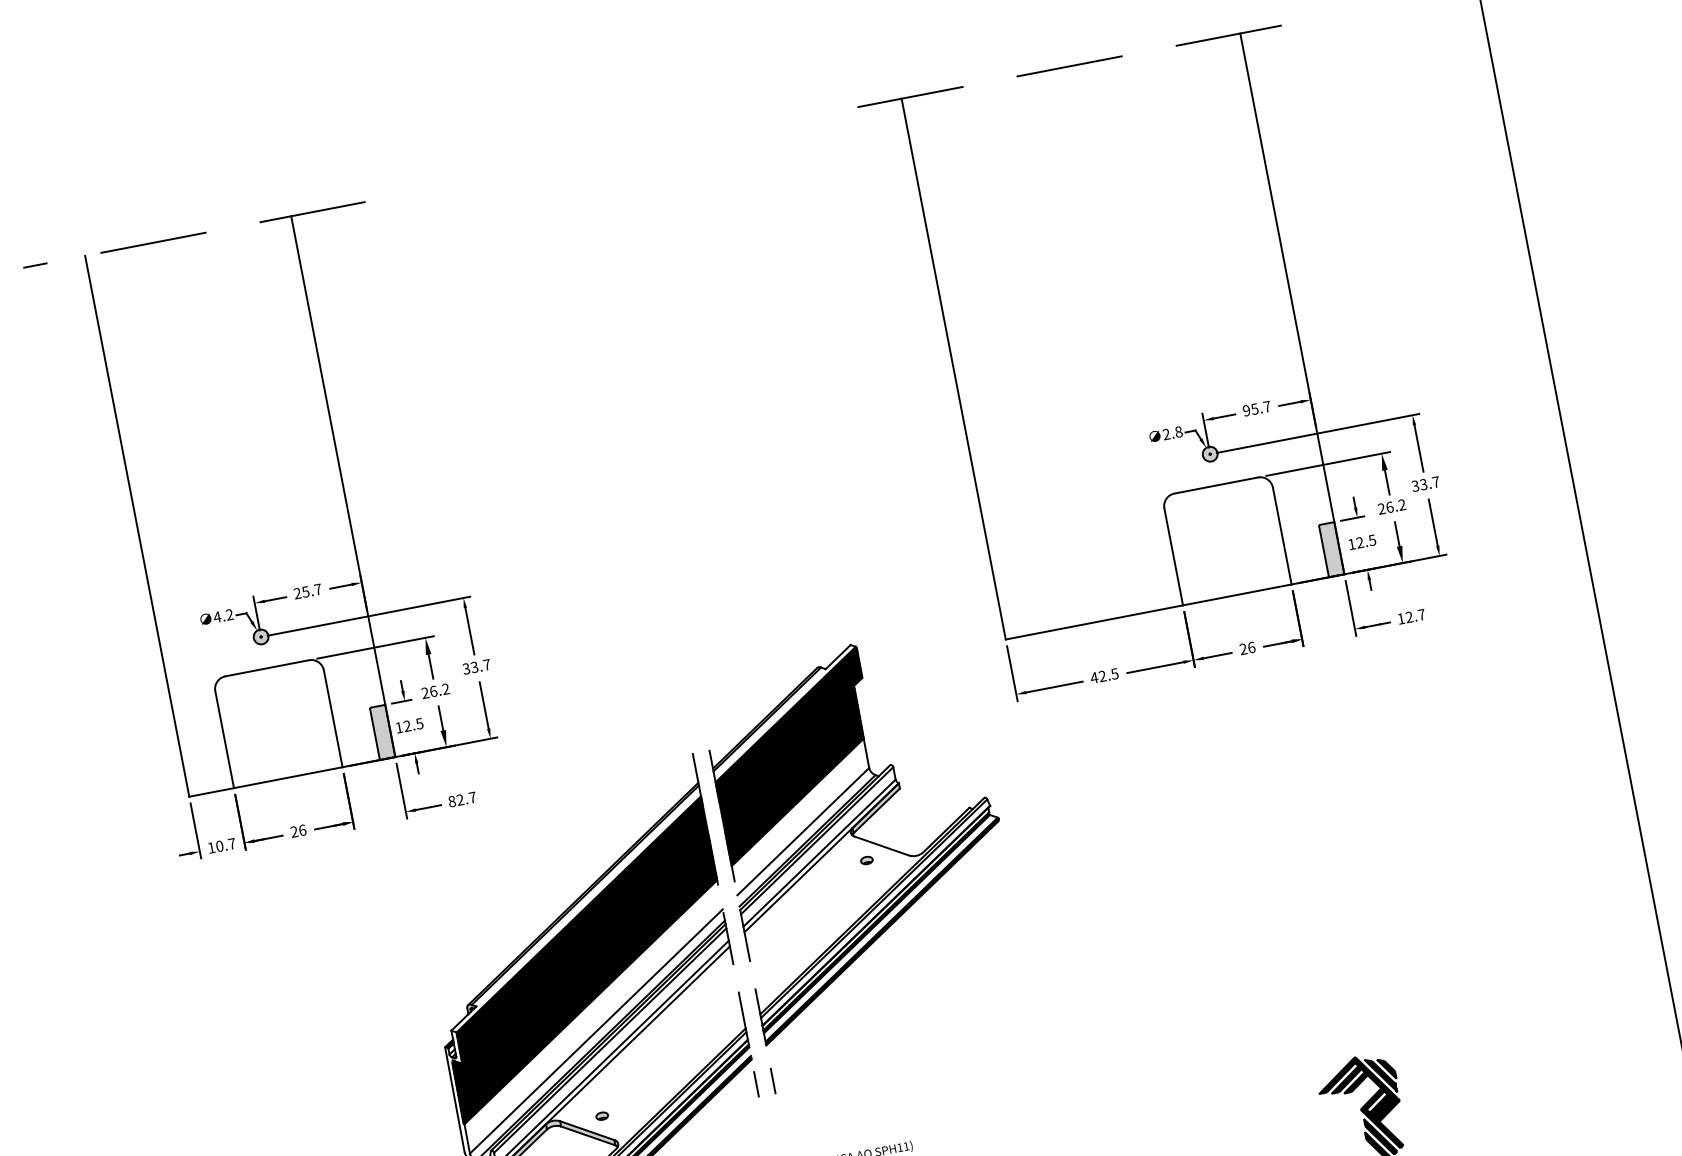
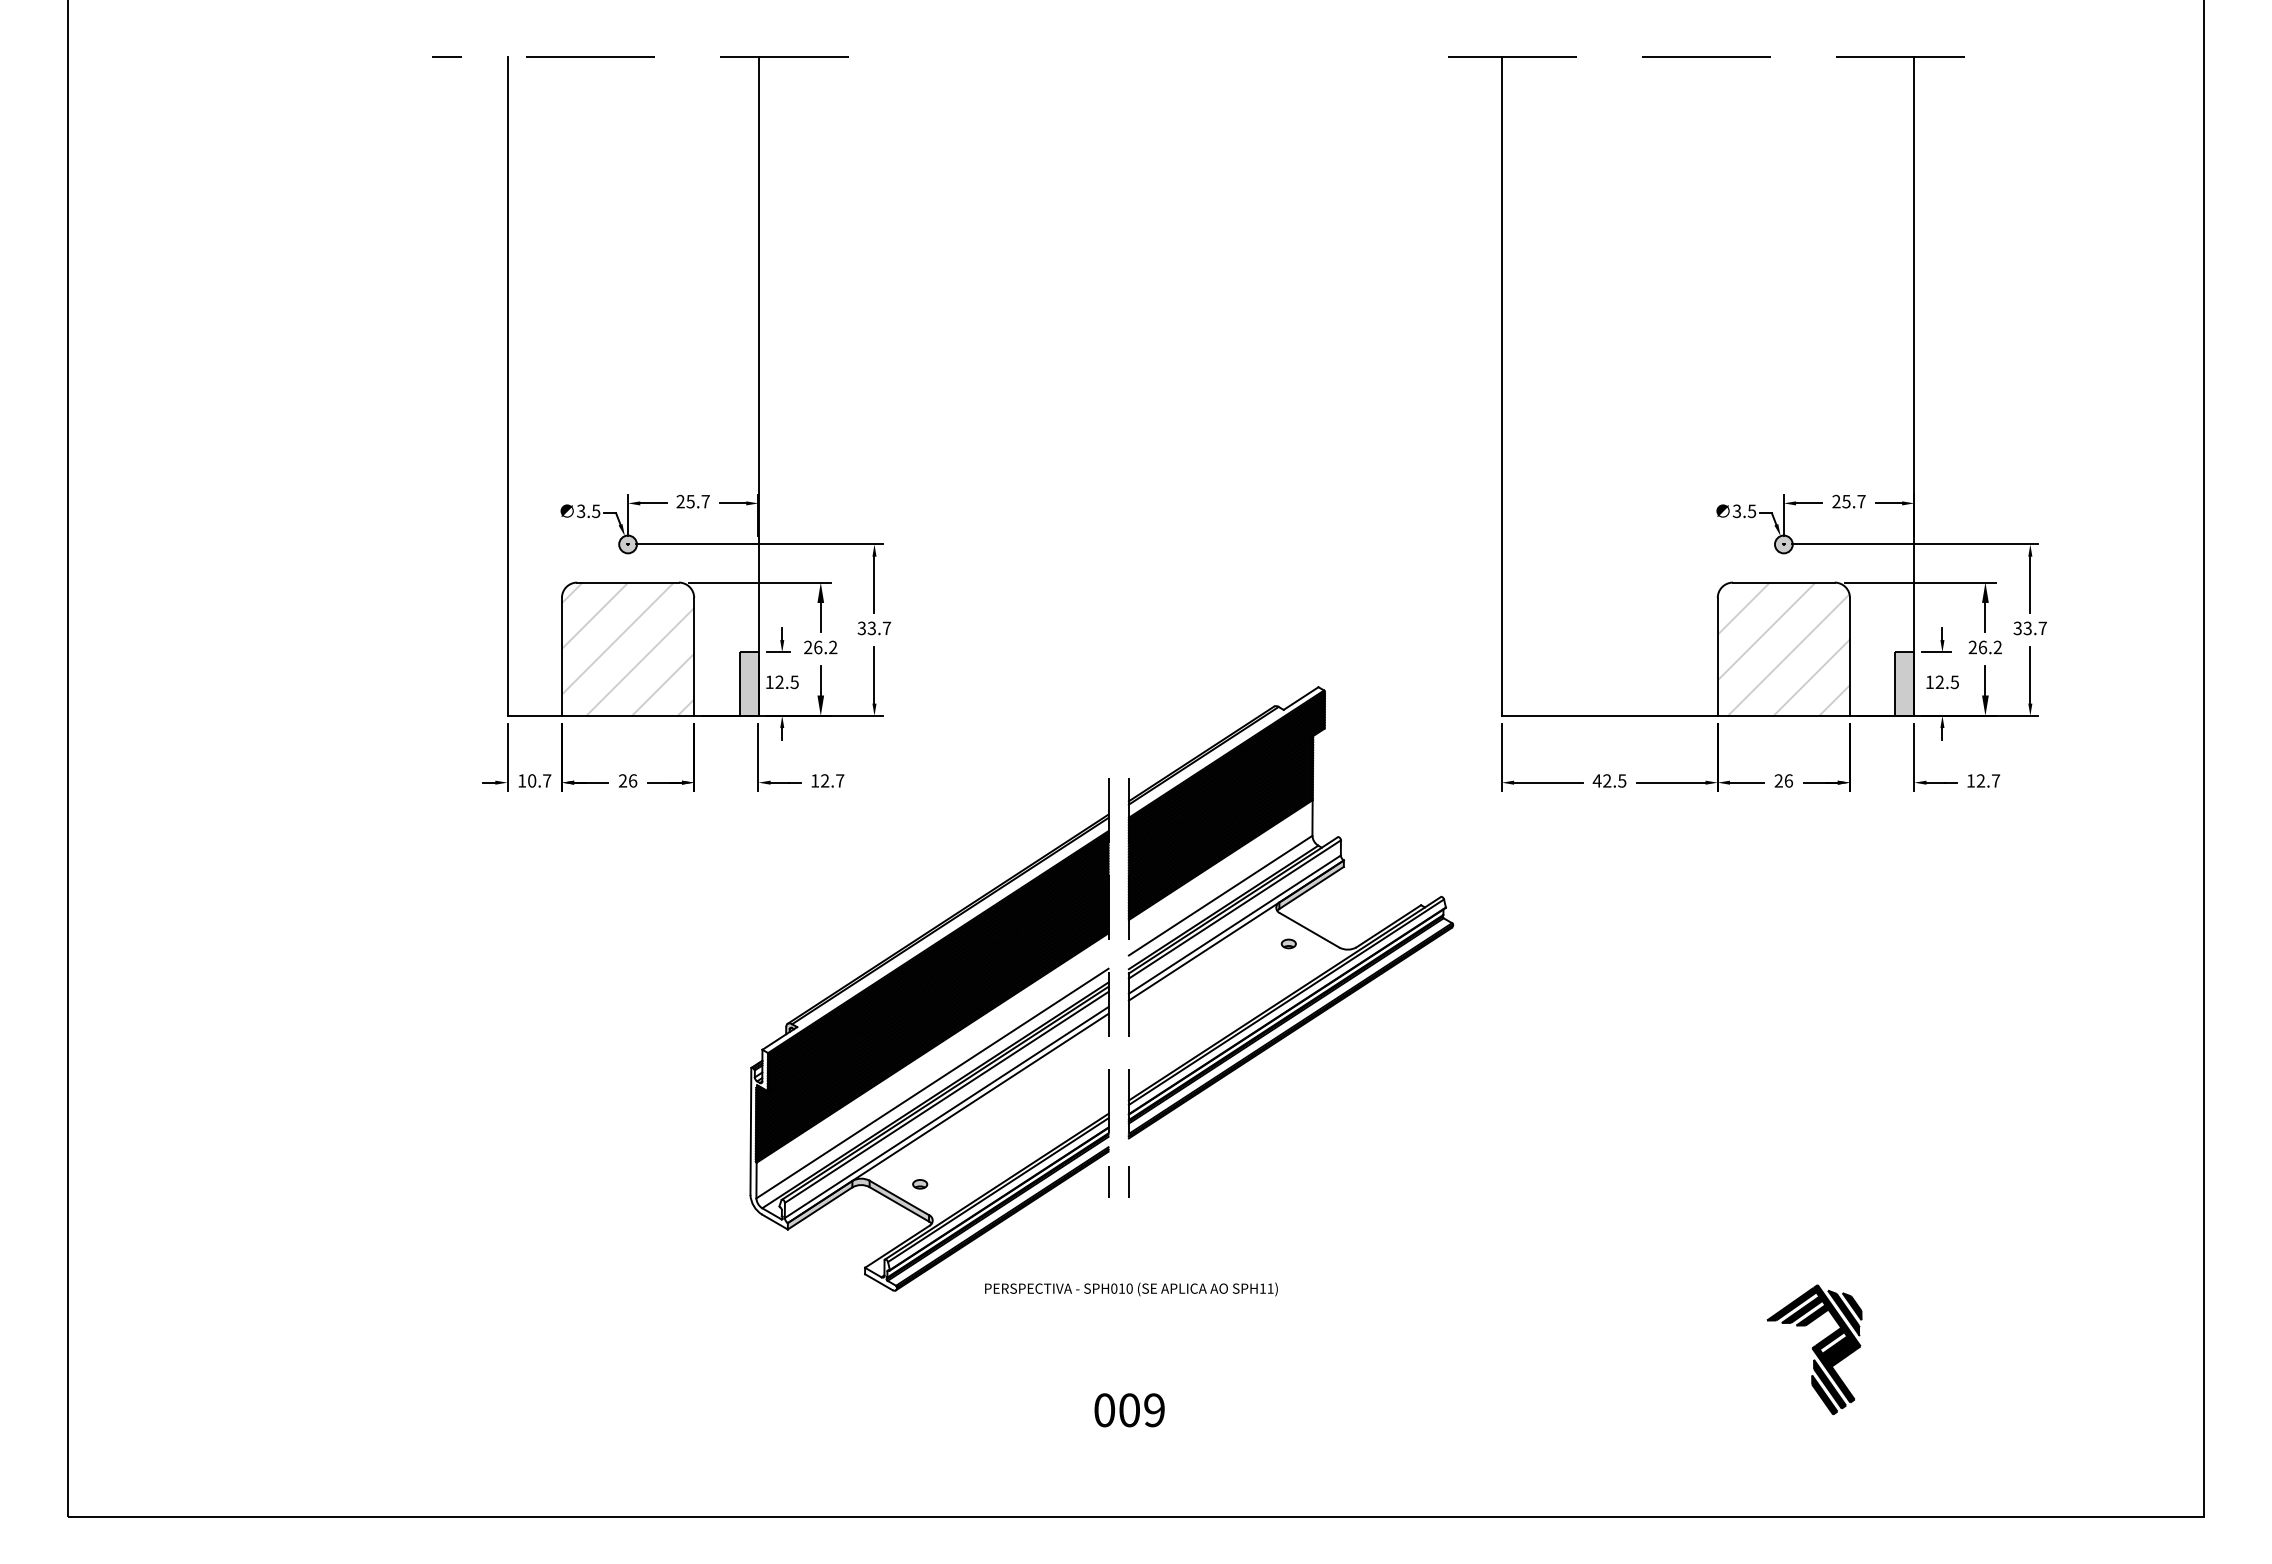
text: (1246, 410) -> (1836, 501), 95.7 -> 25.7
text: (1172, 433) -> (1744, 511), 2.8 -> 3.5
hatch: (1226, 539) -> (1783, 648), added
text: (223, 616) -> (588, 511), 4.2 -> 3.5
hatch: (277, 722) -> (627, 648), added
text: (452, 801) -> (815, 780), 82.7 -> 12.7

